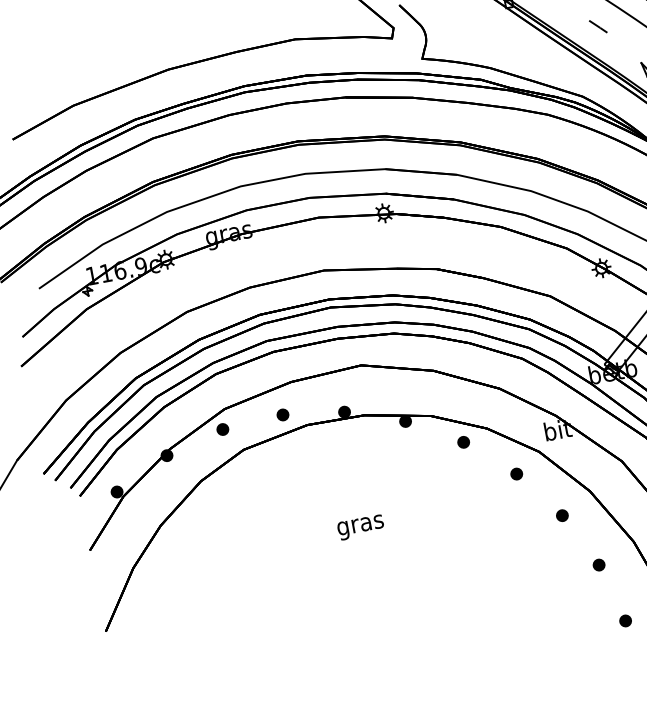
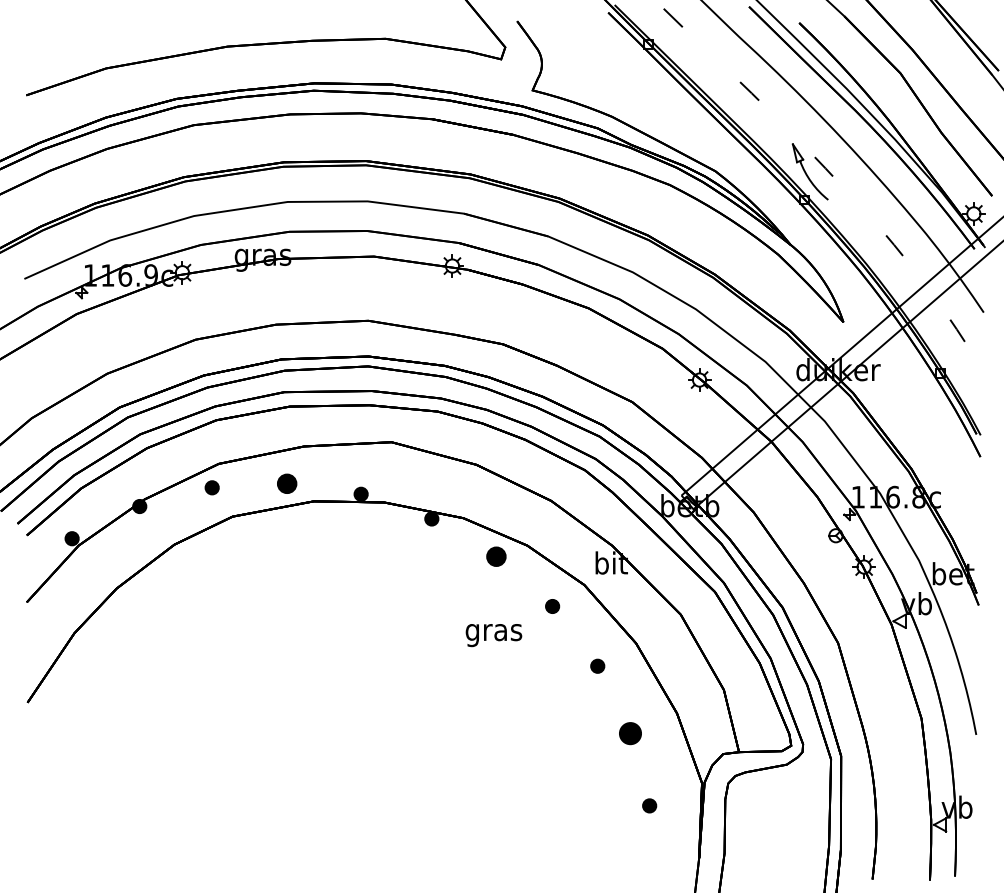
part: (282, 414) -> (286, 483), size x1.4
part: (463, 442) -> (496, 556), size x1.4
text: (360, 527) -> (493, 635), moved
part: (598, 564) -> (630, 732), size x1.6

